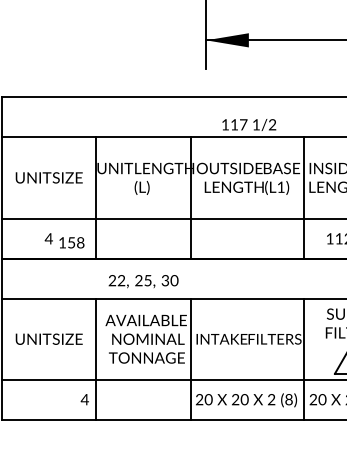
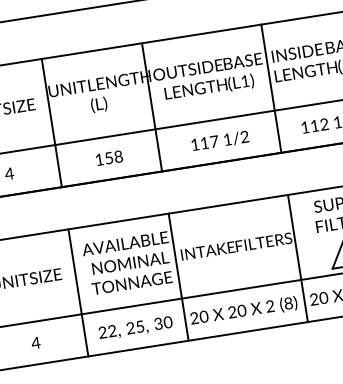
text: (249, 124) -> (220, 140), moved
text: (71, 242) -> (108, 157), moved
text: (143, 281) -> (135, 328), moved
text: (84, 399) -> (35, 342), moved

